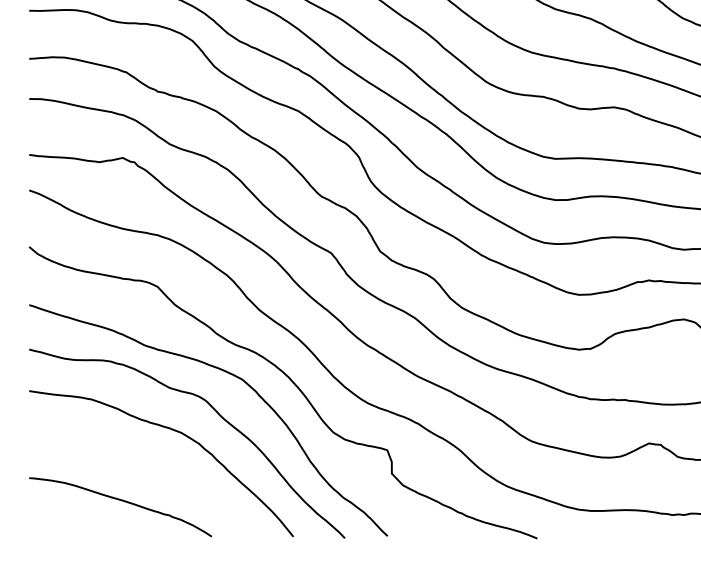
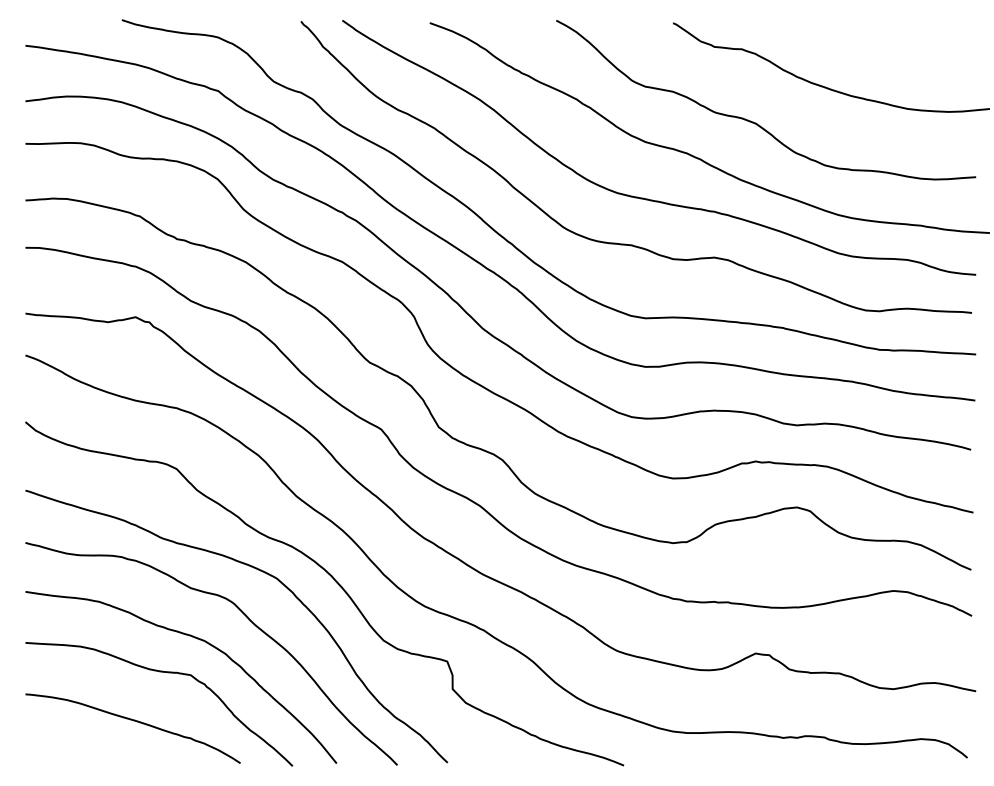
curve: (143, 459) -> (159, 672), added

